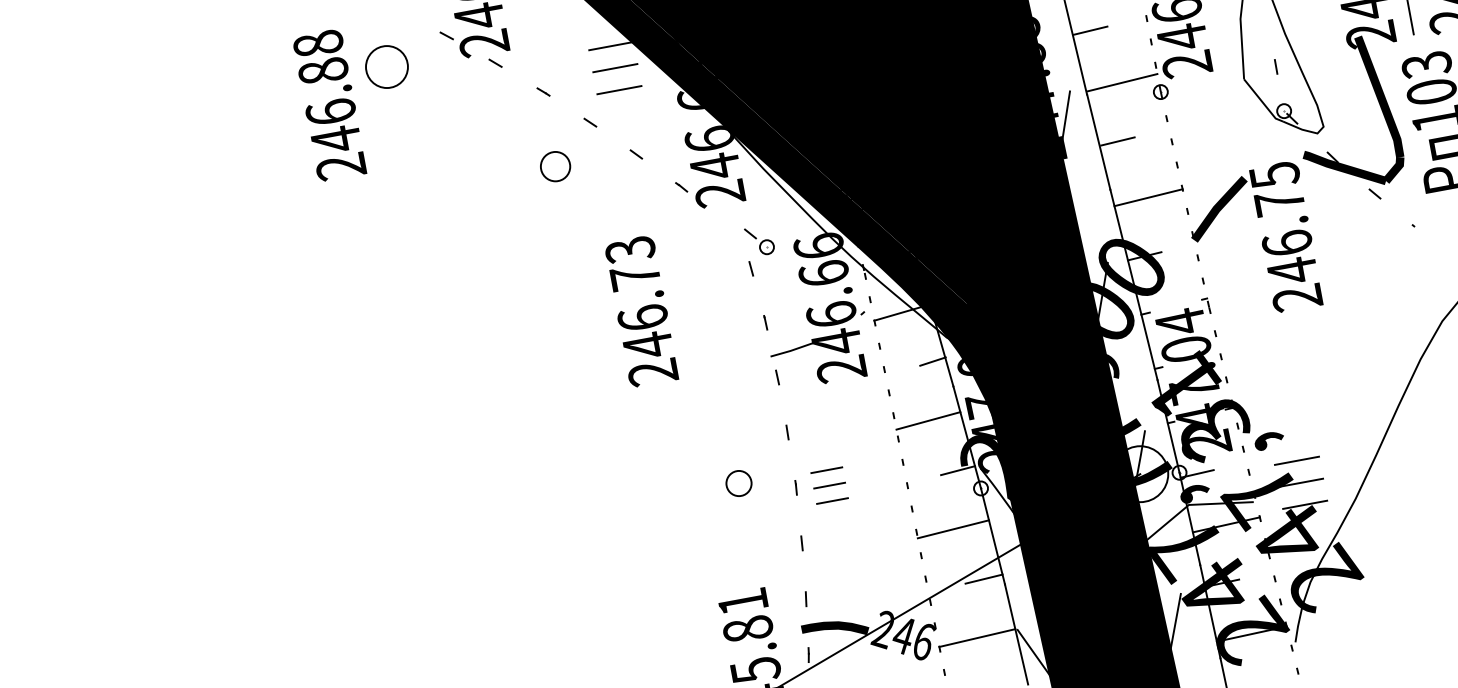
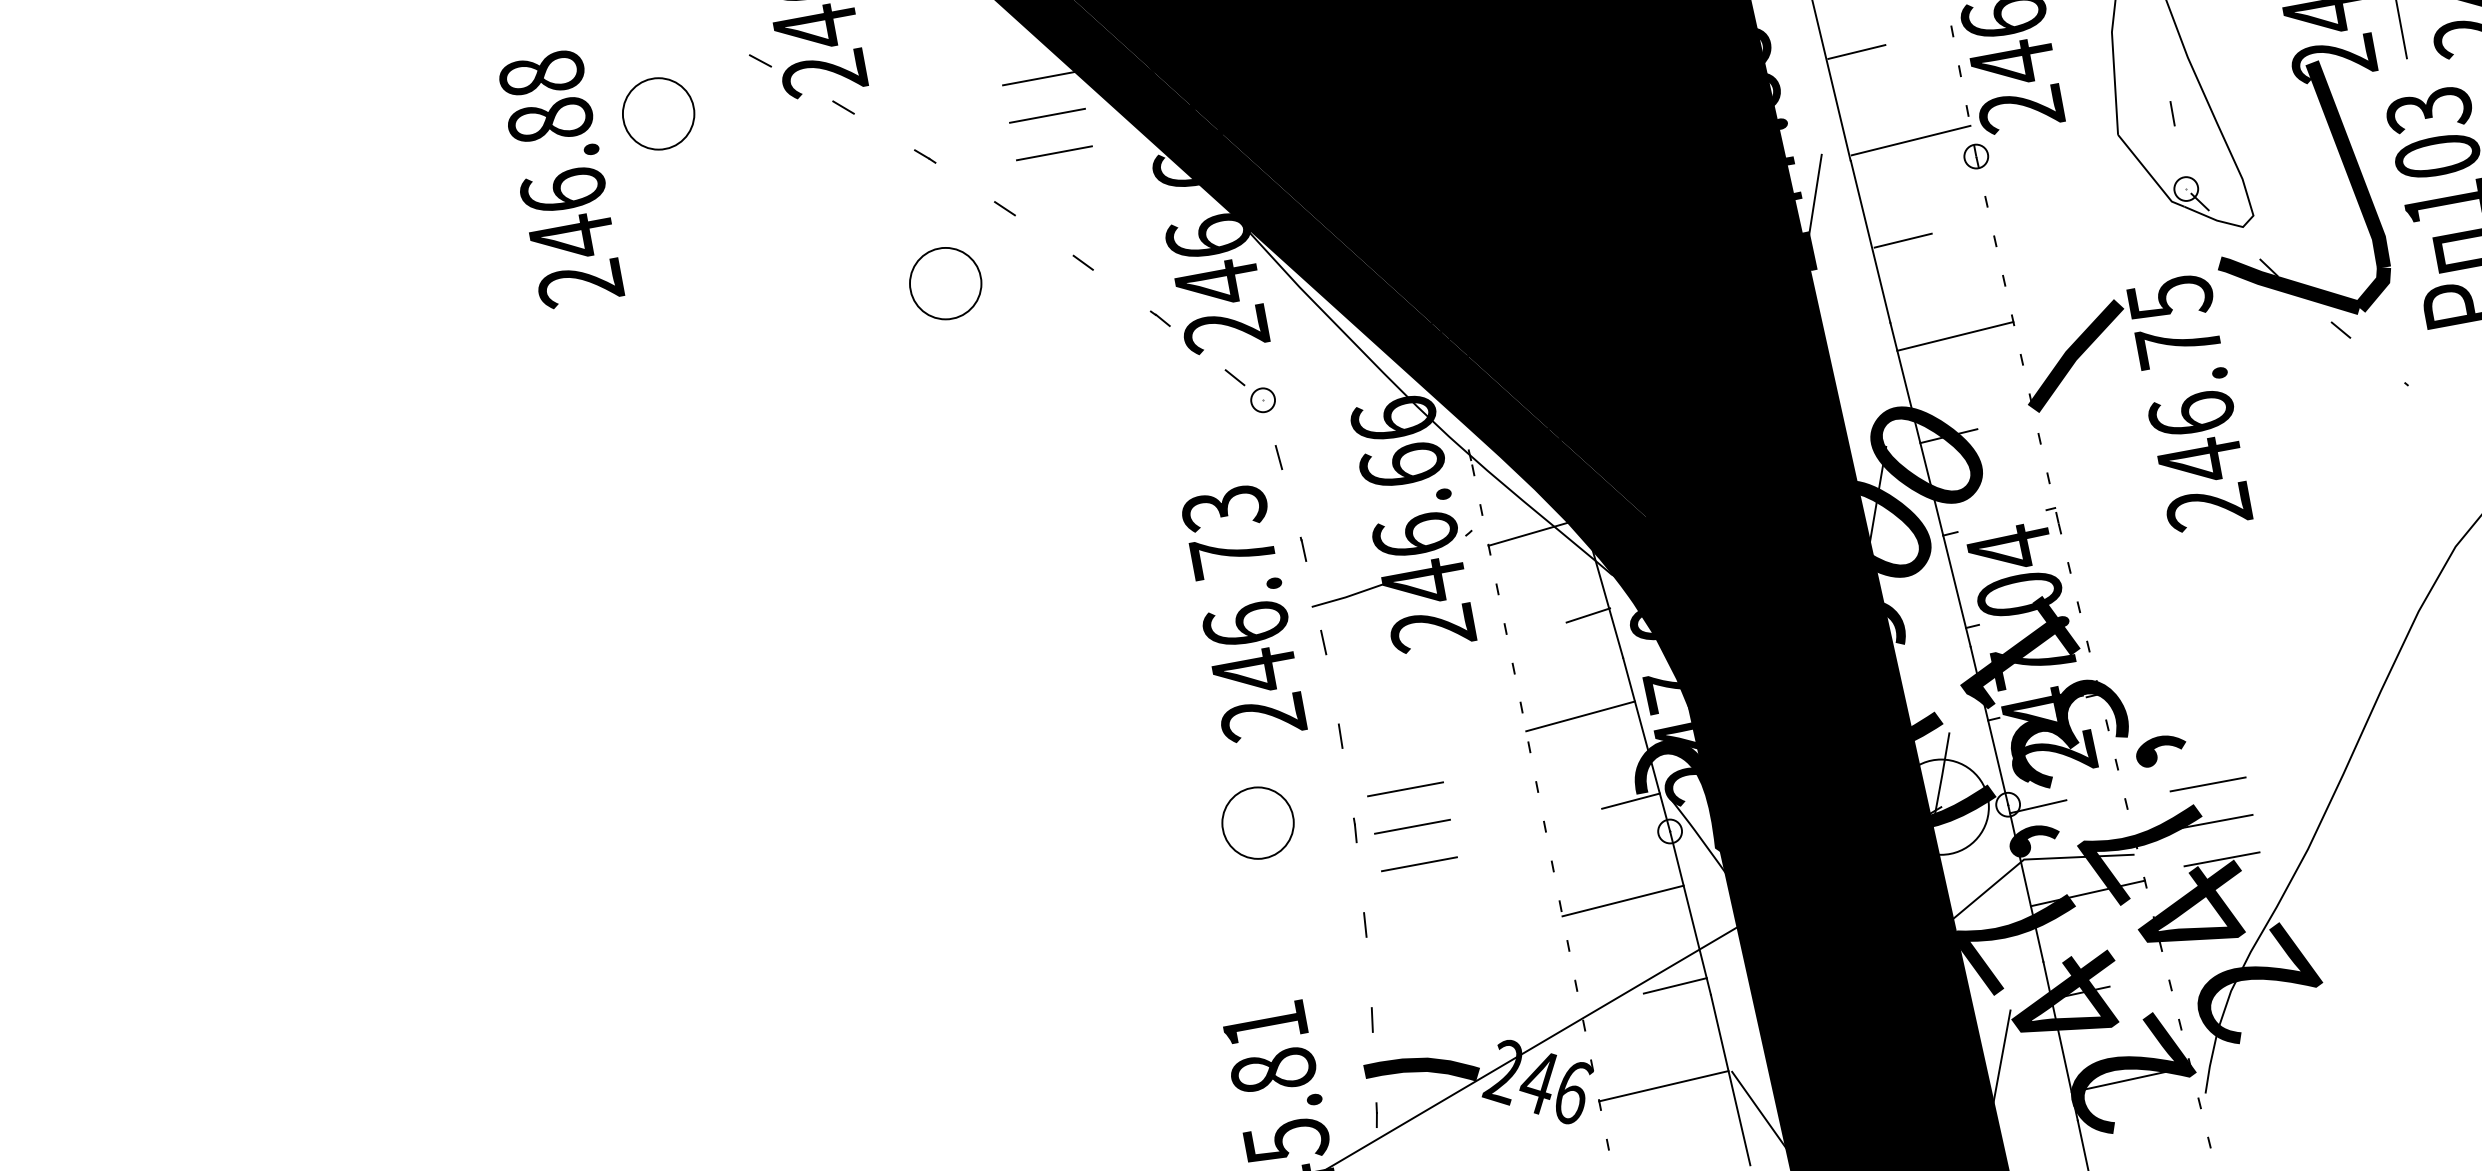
circle: (555, 166) -> (945, 283), size x1.43
part: (759, 241) -> (1250, 390), moved
text: (642, 311) -> (1245, 613), moved
circle: (738, 483) -> (1257, 823), size x1.67
part: (829, 485) -> (1412, 826), size x1.43

